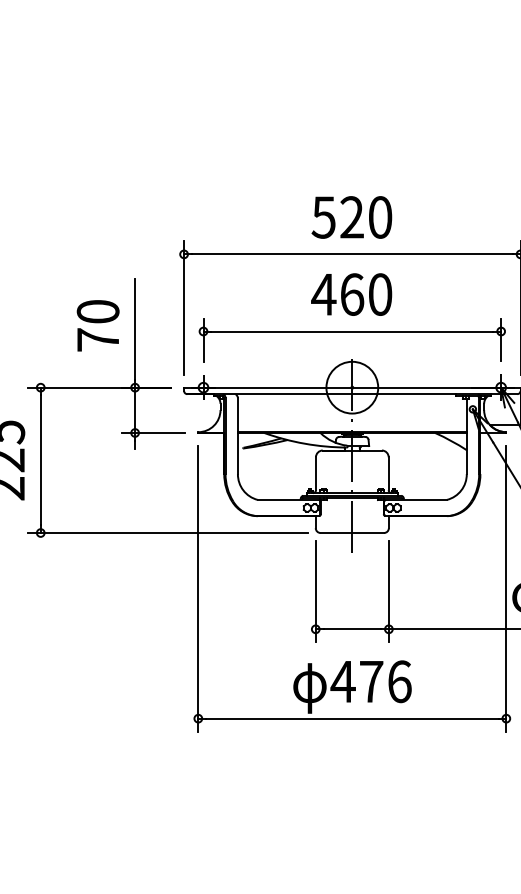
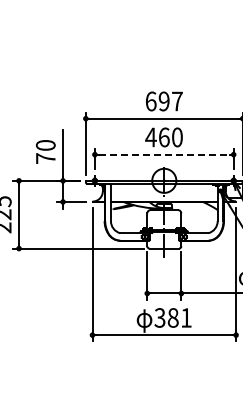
text: (350, 217) -> (163, 101), 520 -> 697
line: (352, 331) -> (164, 154), solid -> dashed
text: (369, 680) -> (172, 317), 476 -> 381

